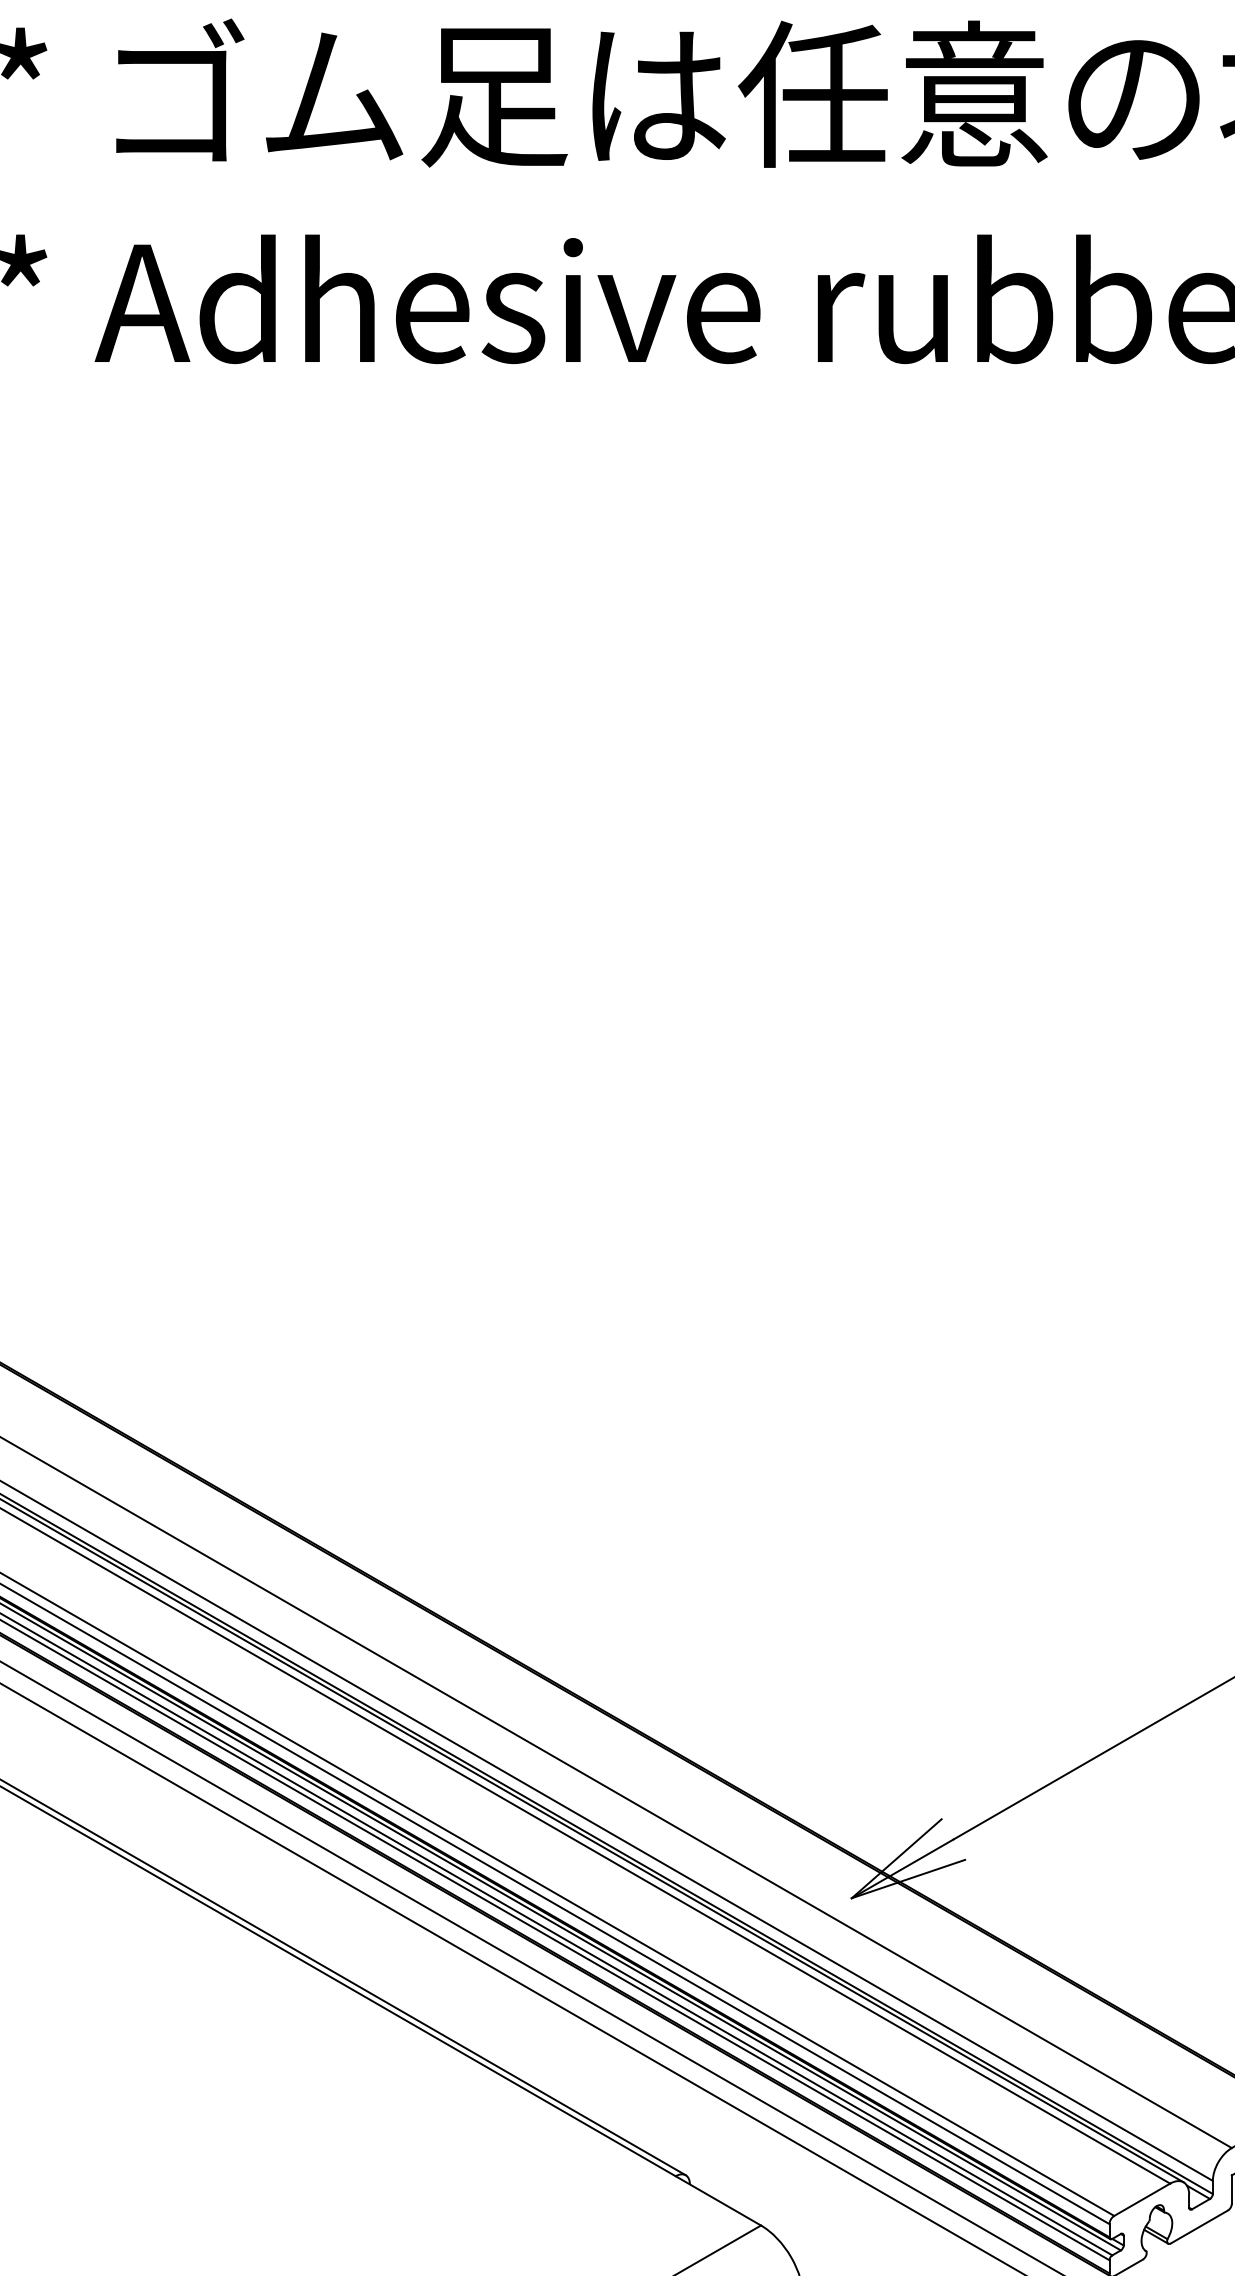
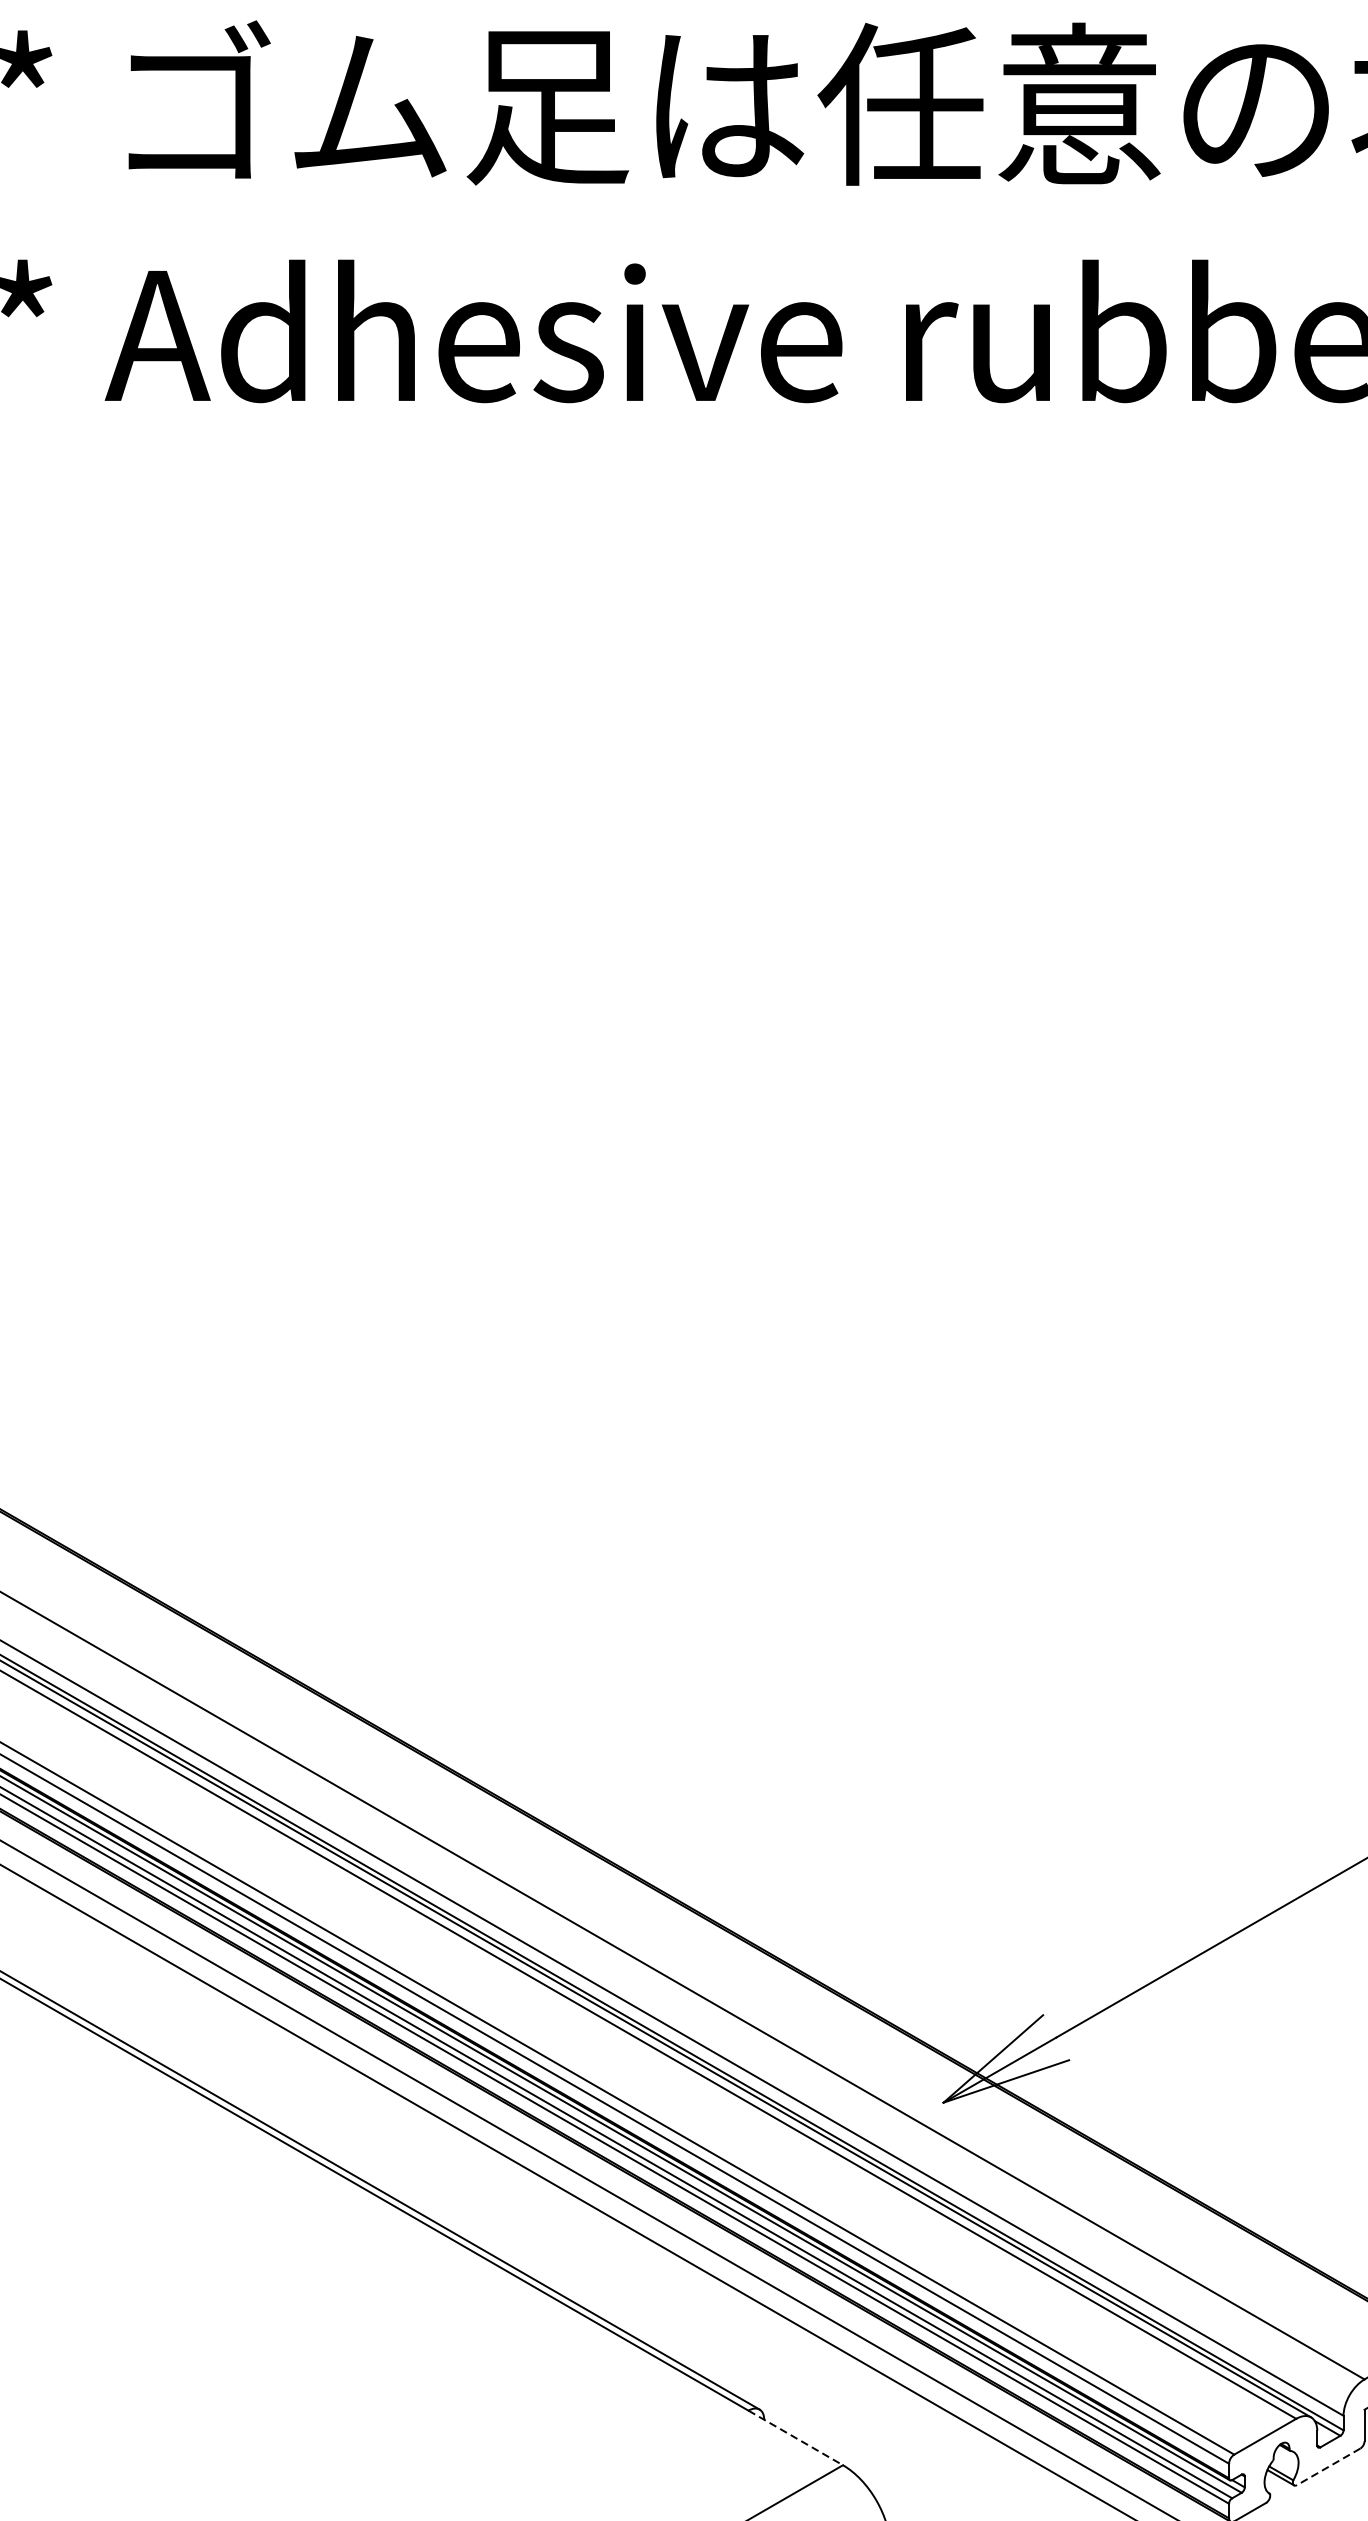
line: (718, 2201) -> (795, 2438), solid -> dashed
line: (1199, 2226) -> (1328, 2466), solid -> dashed

